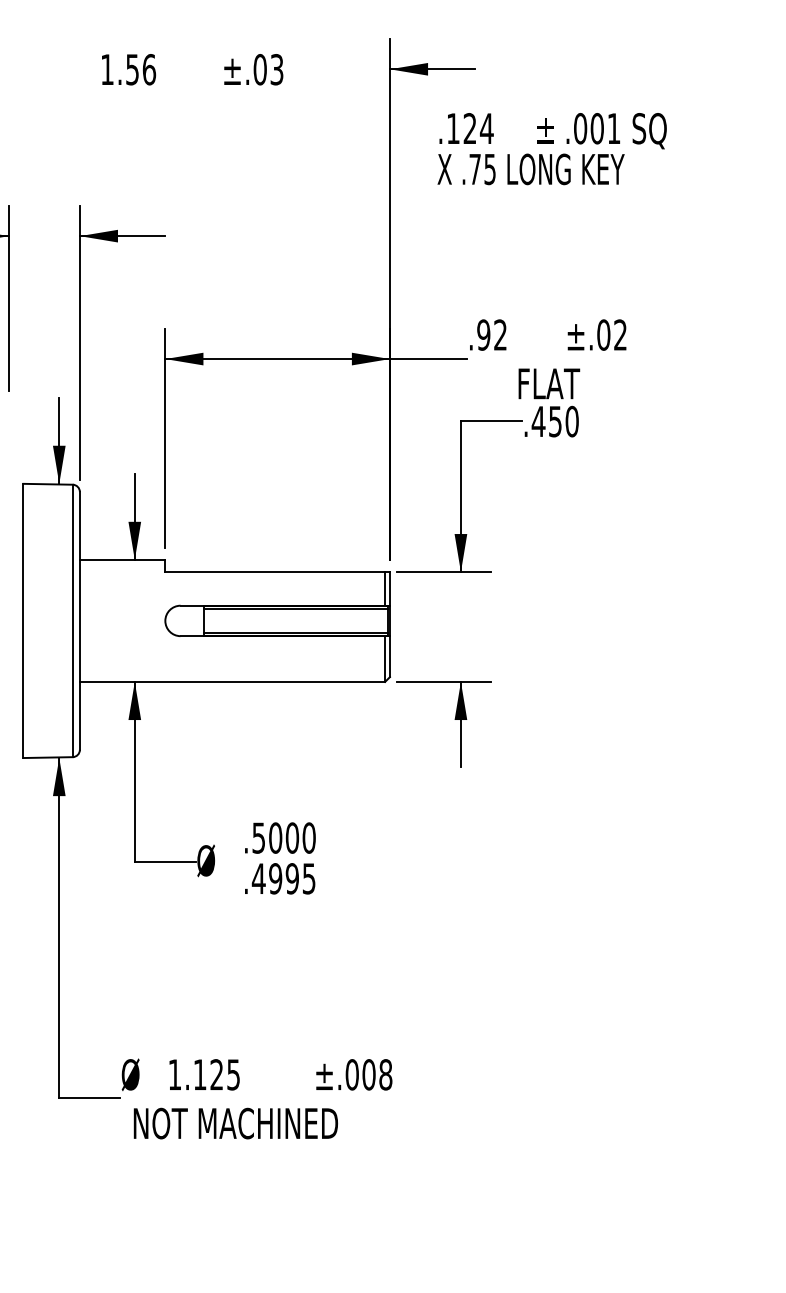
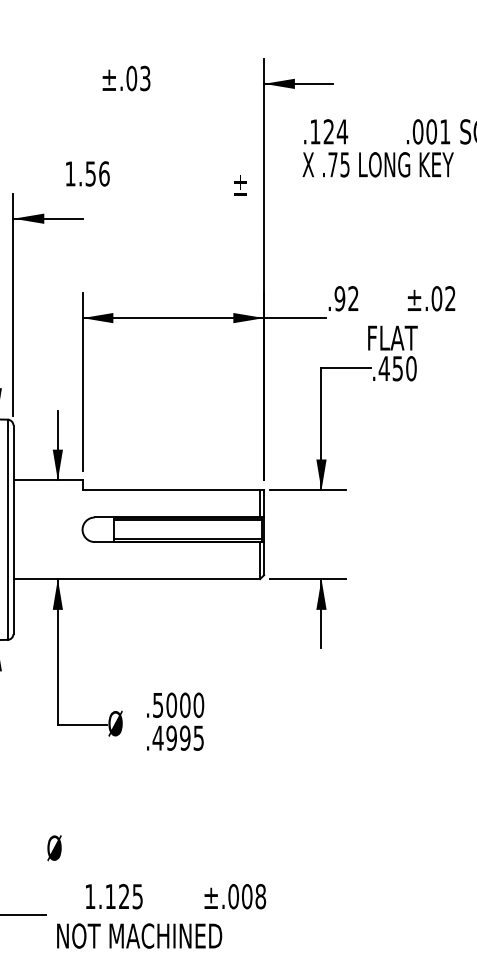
text: (129, 69) -> (88, 173), moved
text: (253, 69) -> (126, 78), moved
text: (545, 130) -> (240, 185), moved
text: (130, 1074) -> (54, 847), moved

